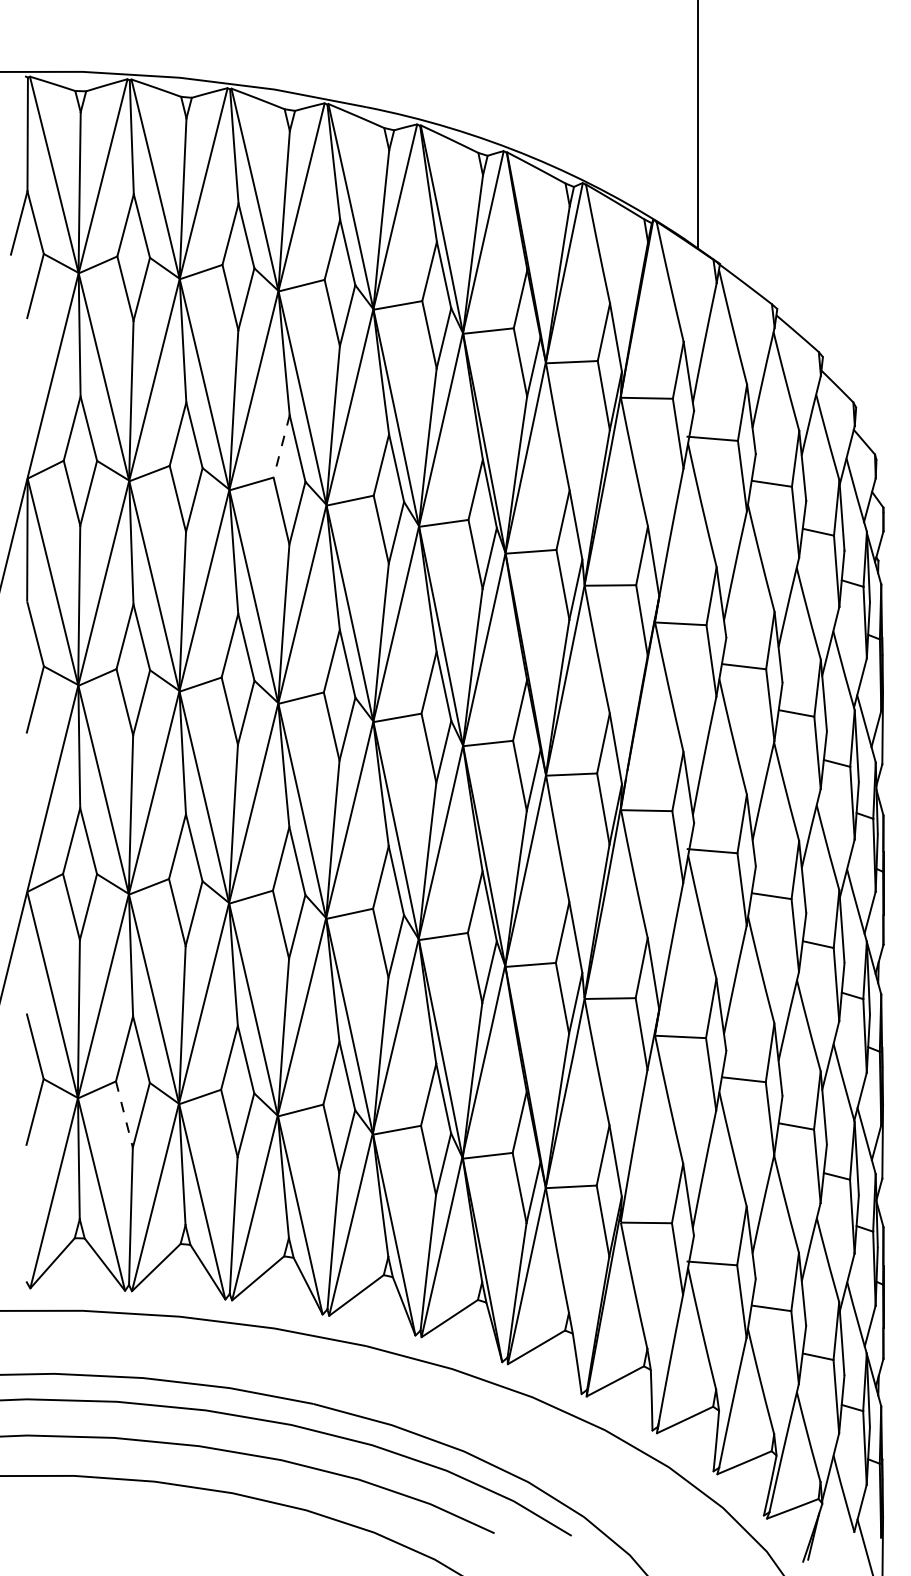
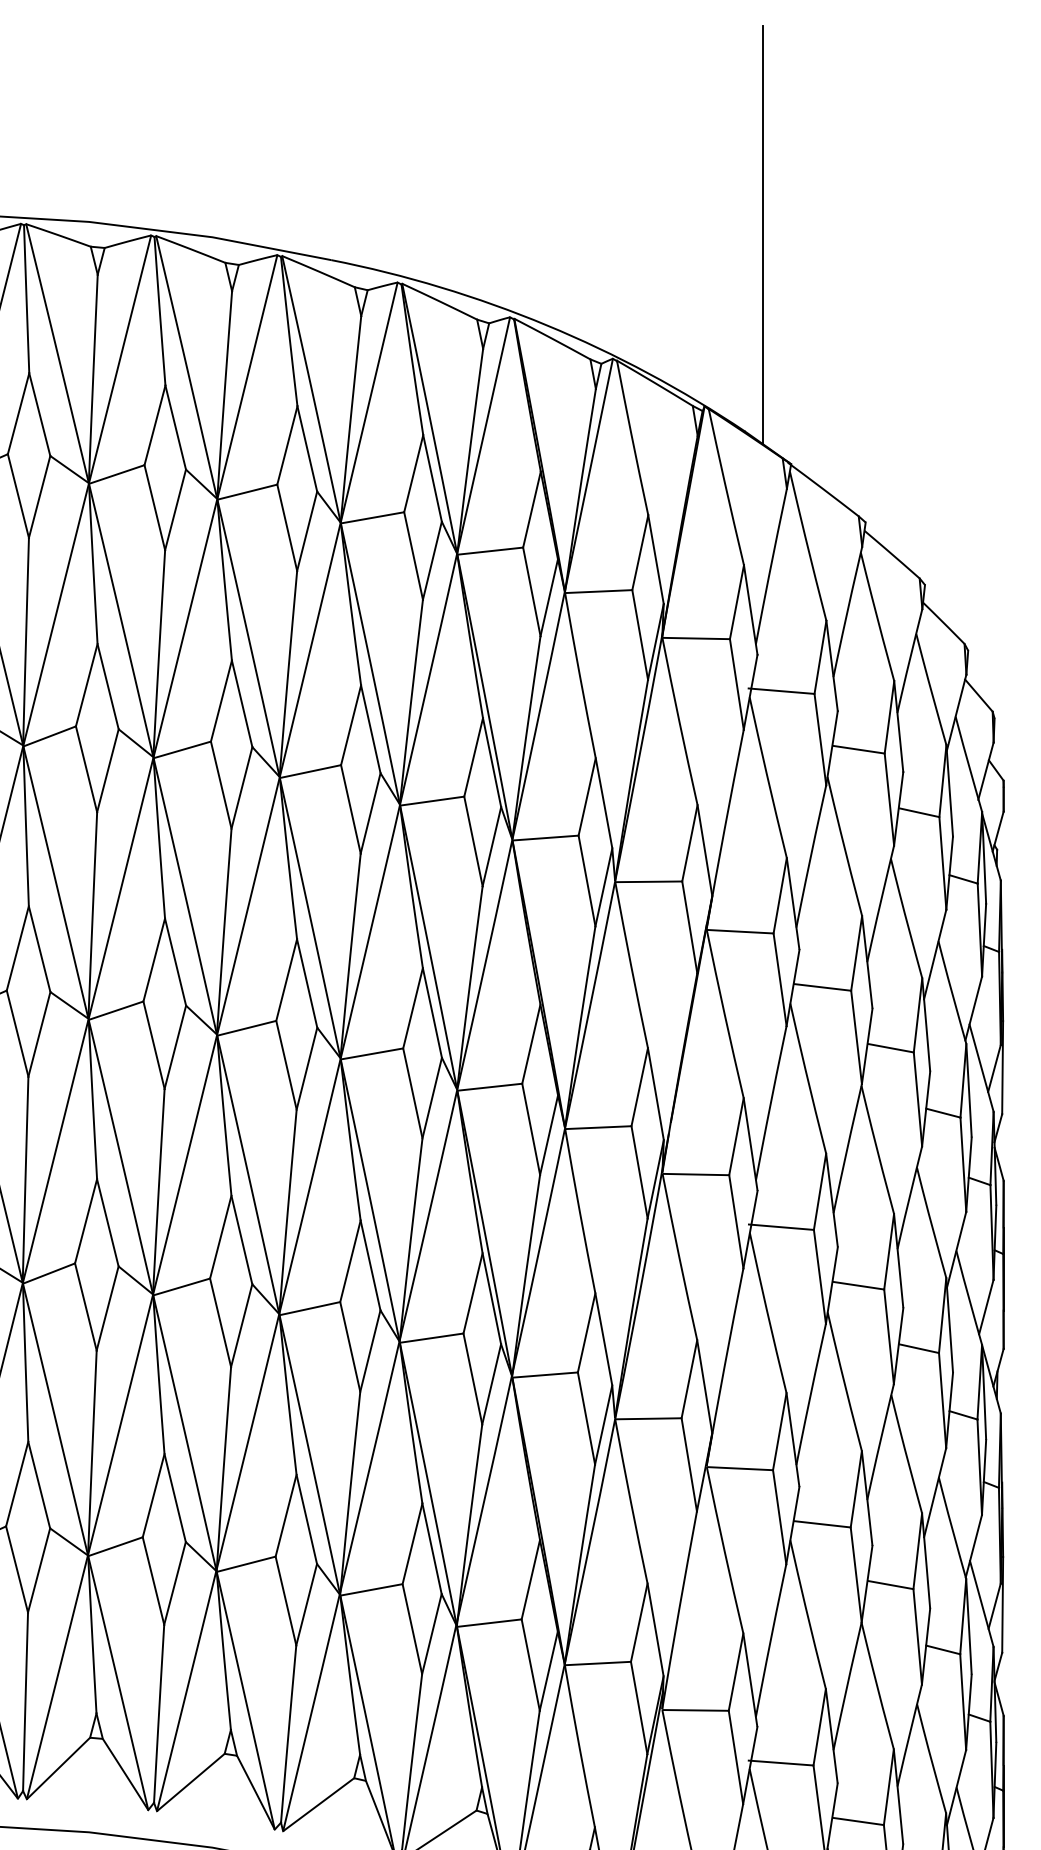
line: (281, 446) -> (221, 701), dashed -> solid
line: (124, 1114) -> (17, 1569), dashed -> solid

